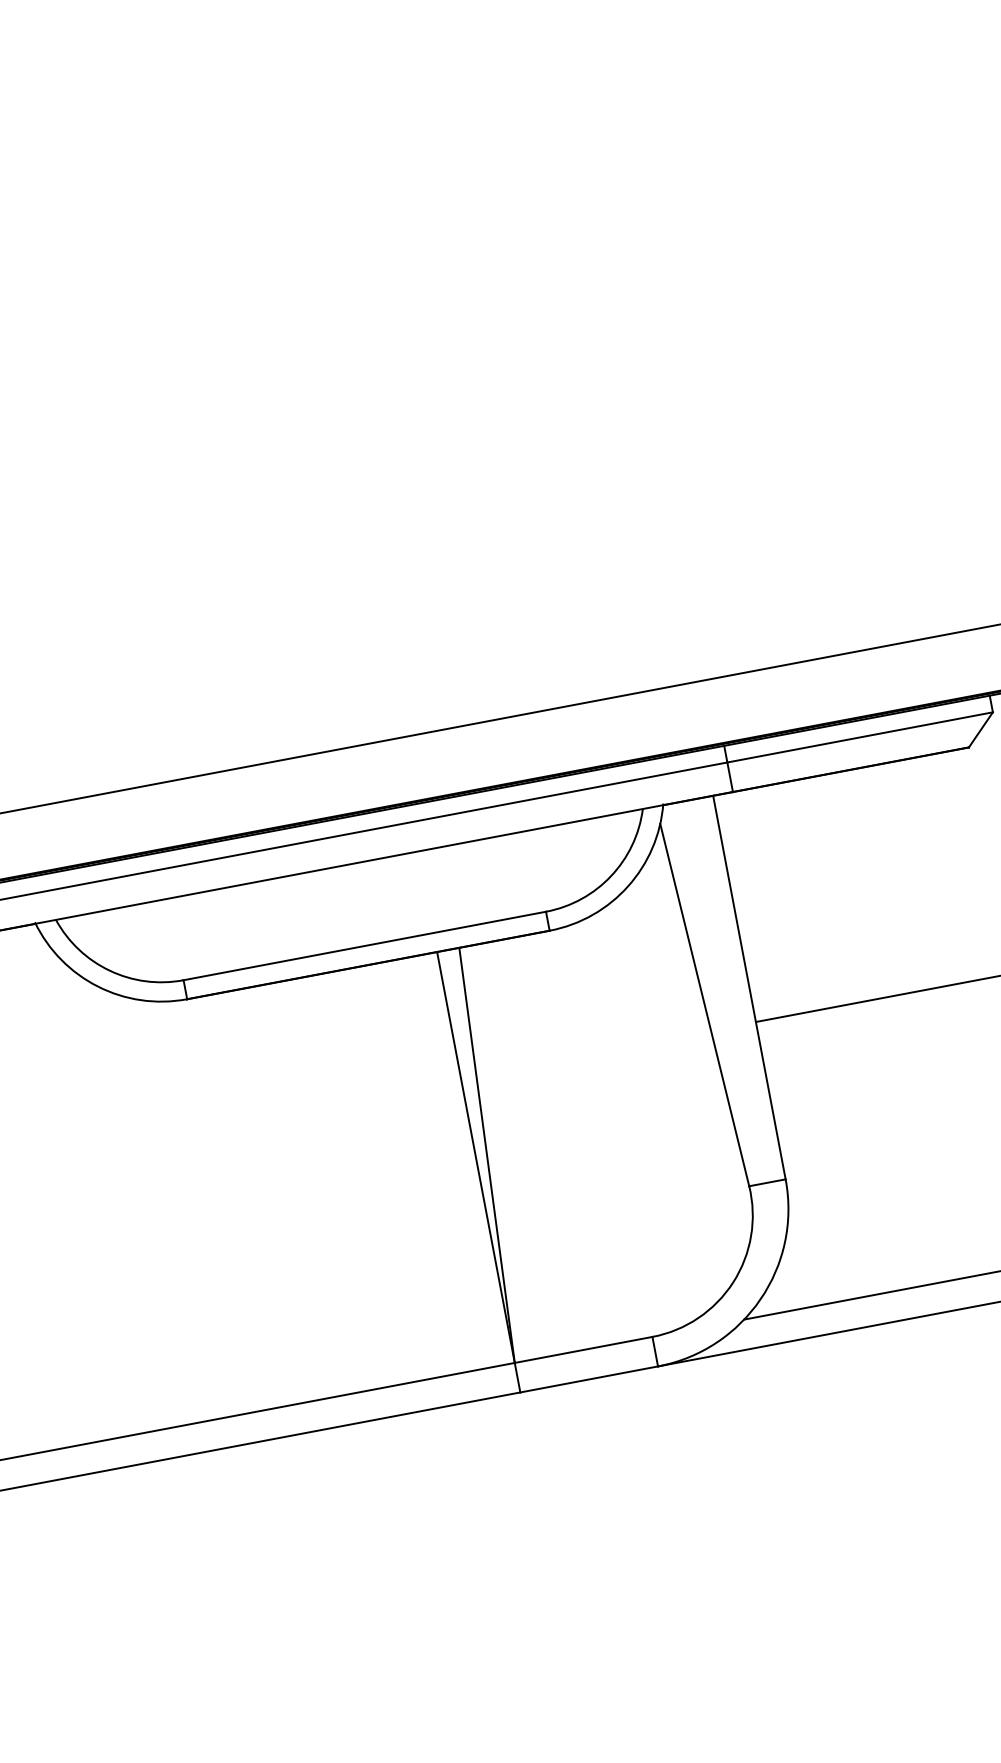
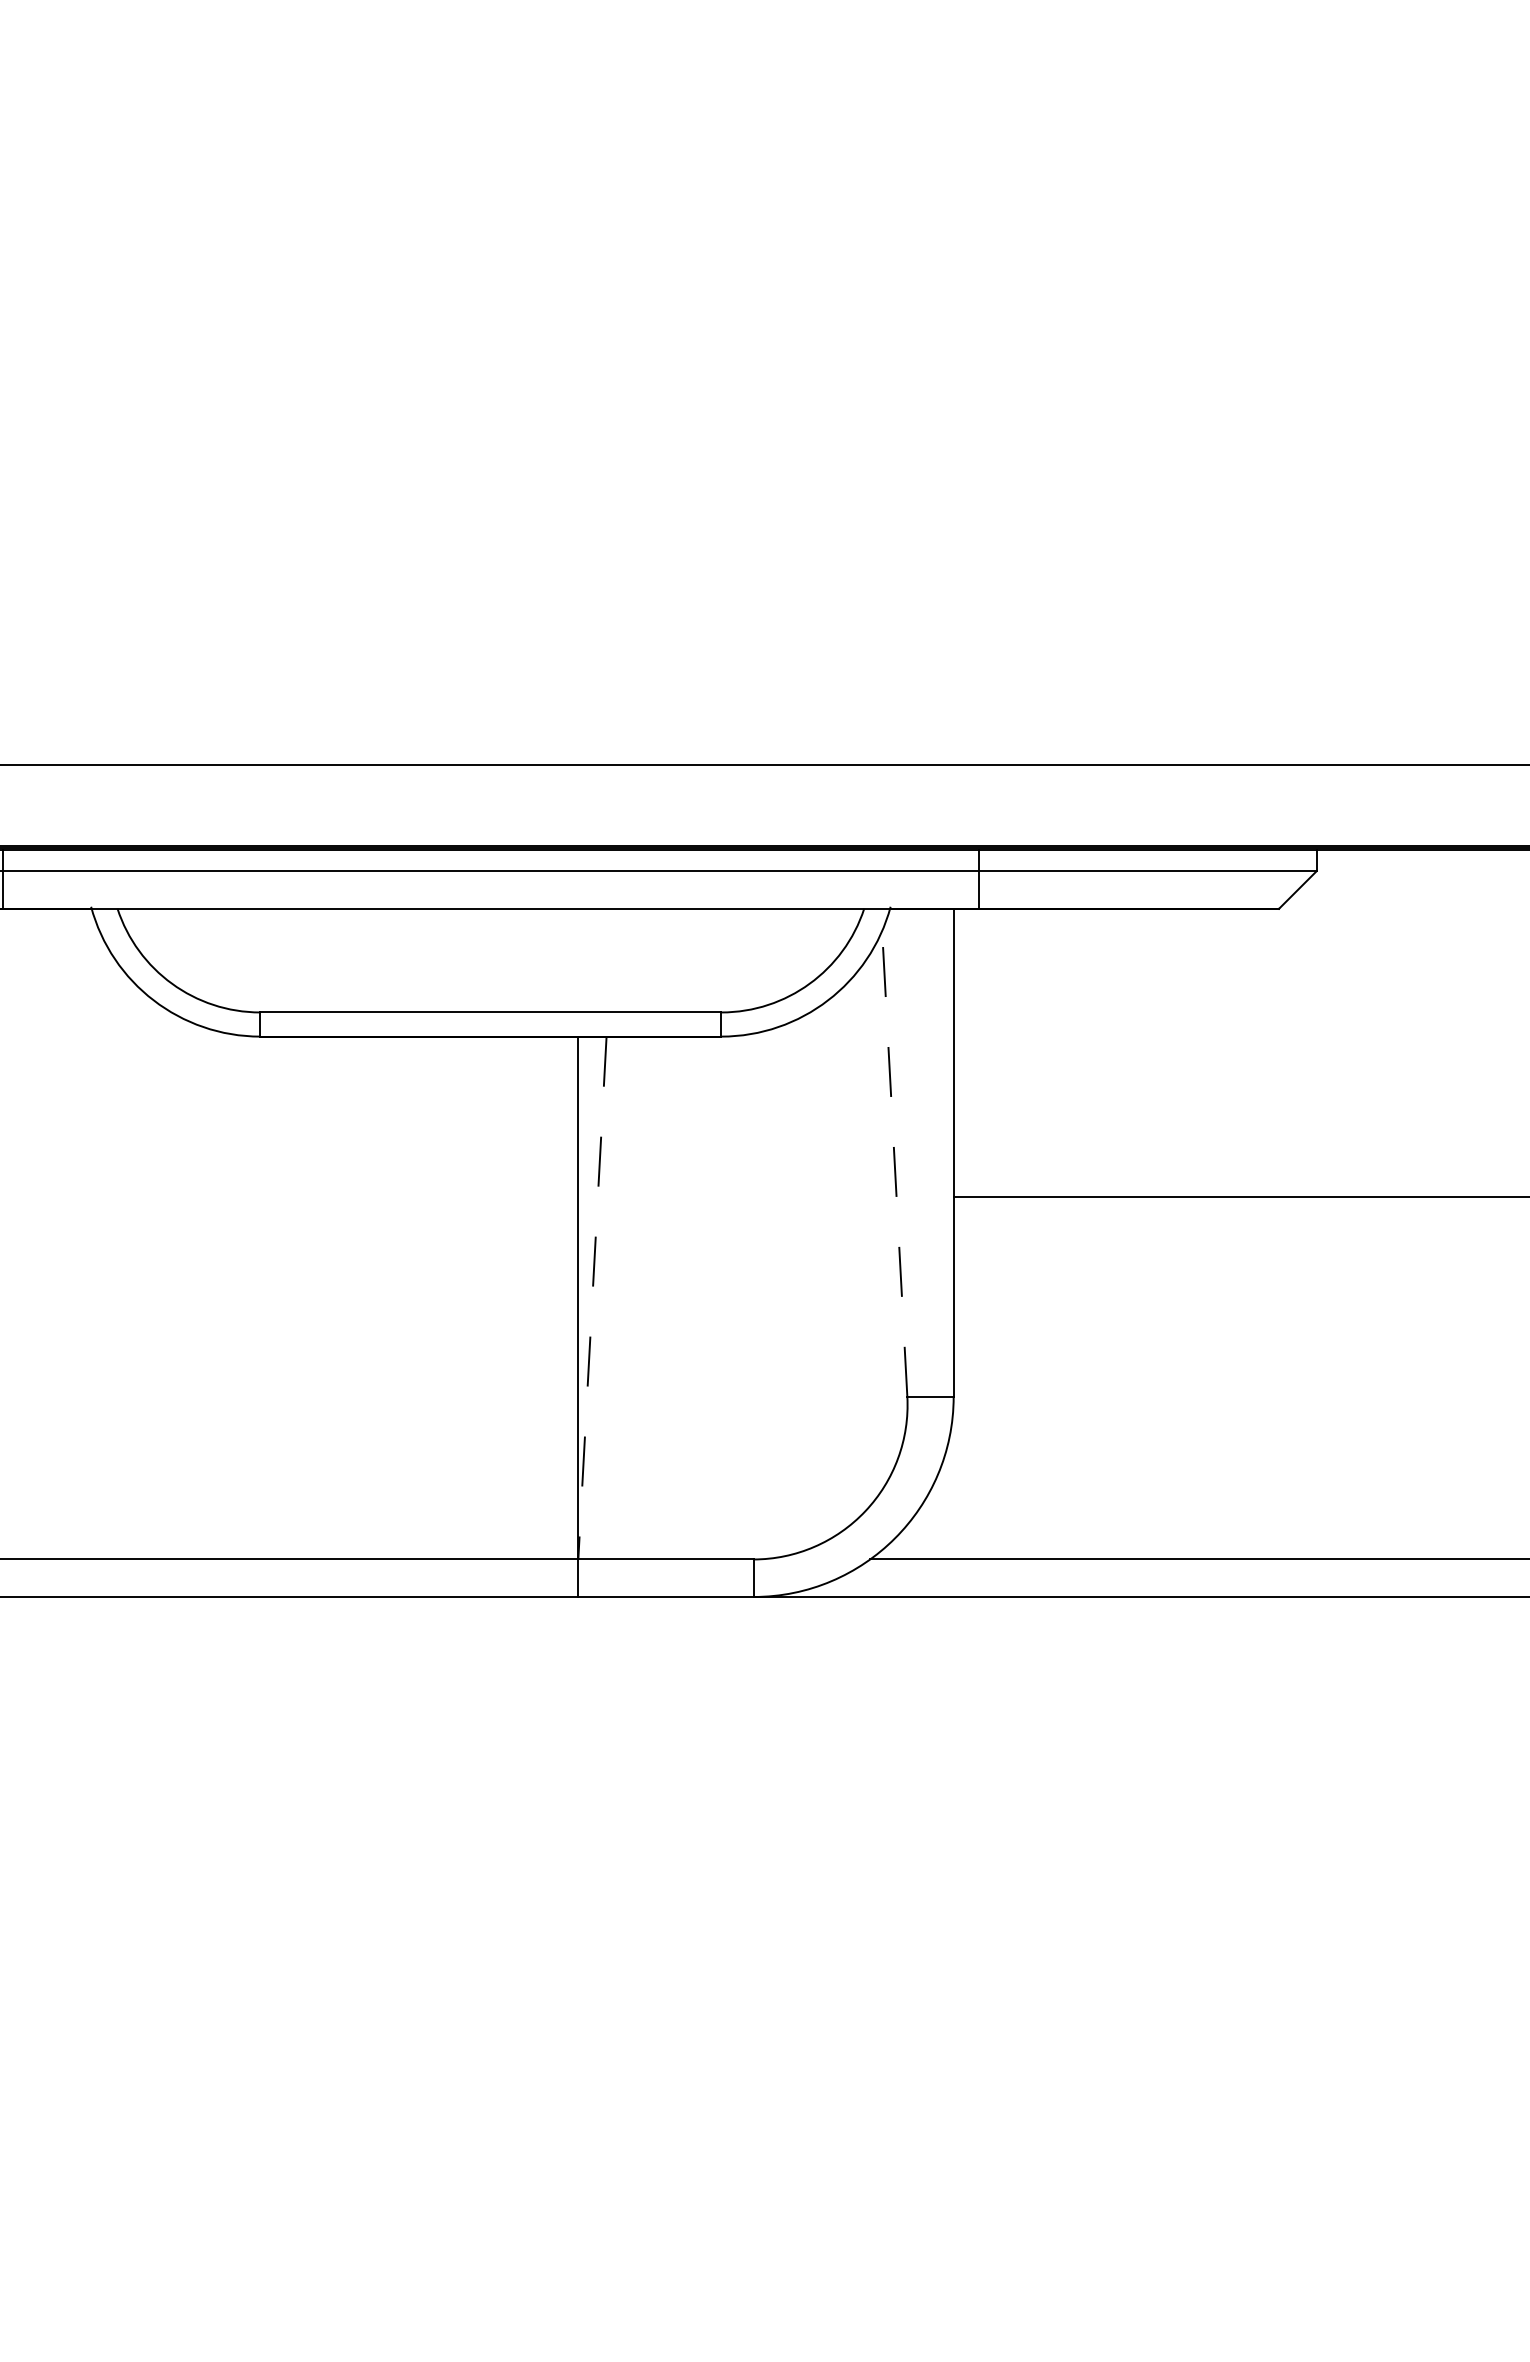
line: (704, 1004) -> (894, 1163), solid -> dashed
line: (487, 1155) -> (592, 1298), solid -> dashed

